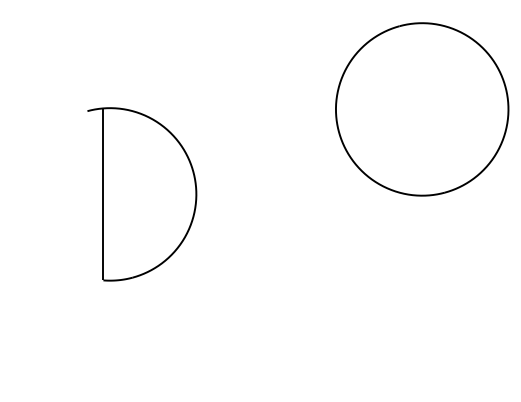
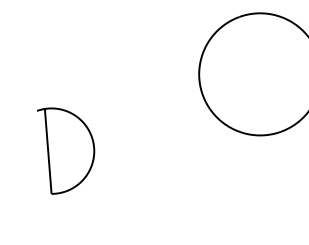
part: (142, 194) -> (67, 149), size x0.7

